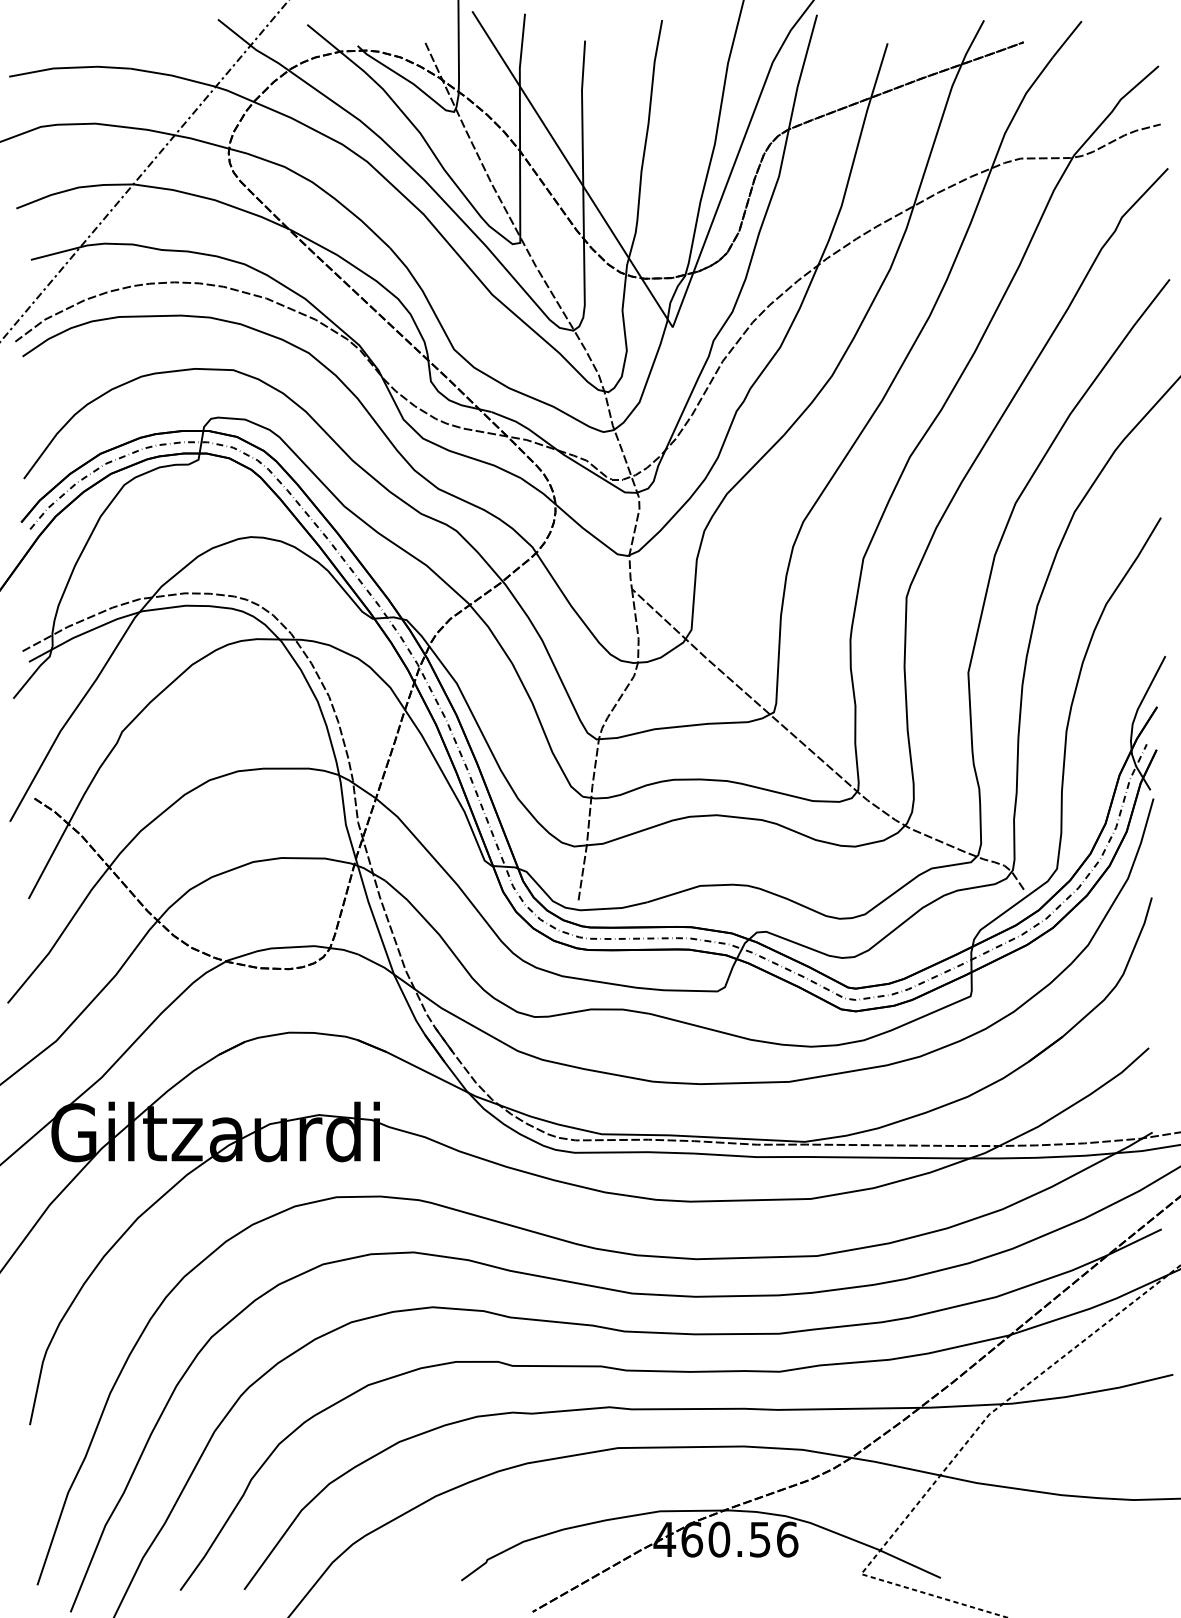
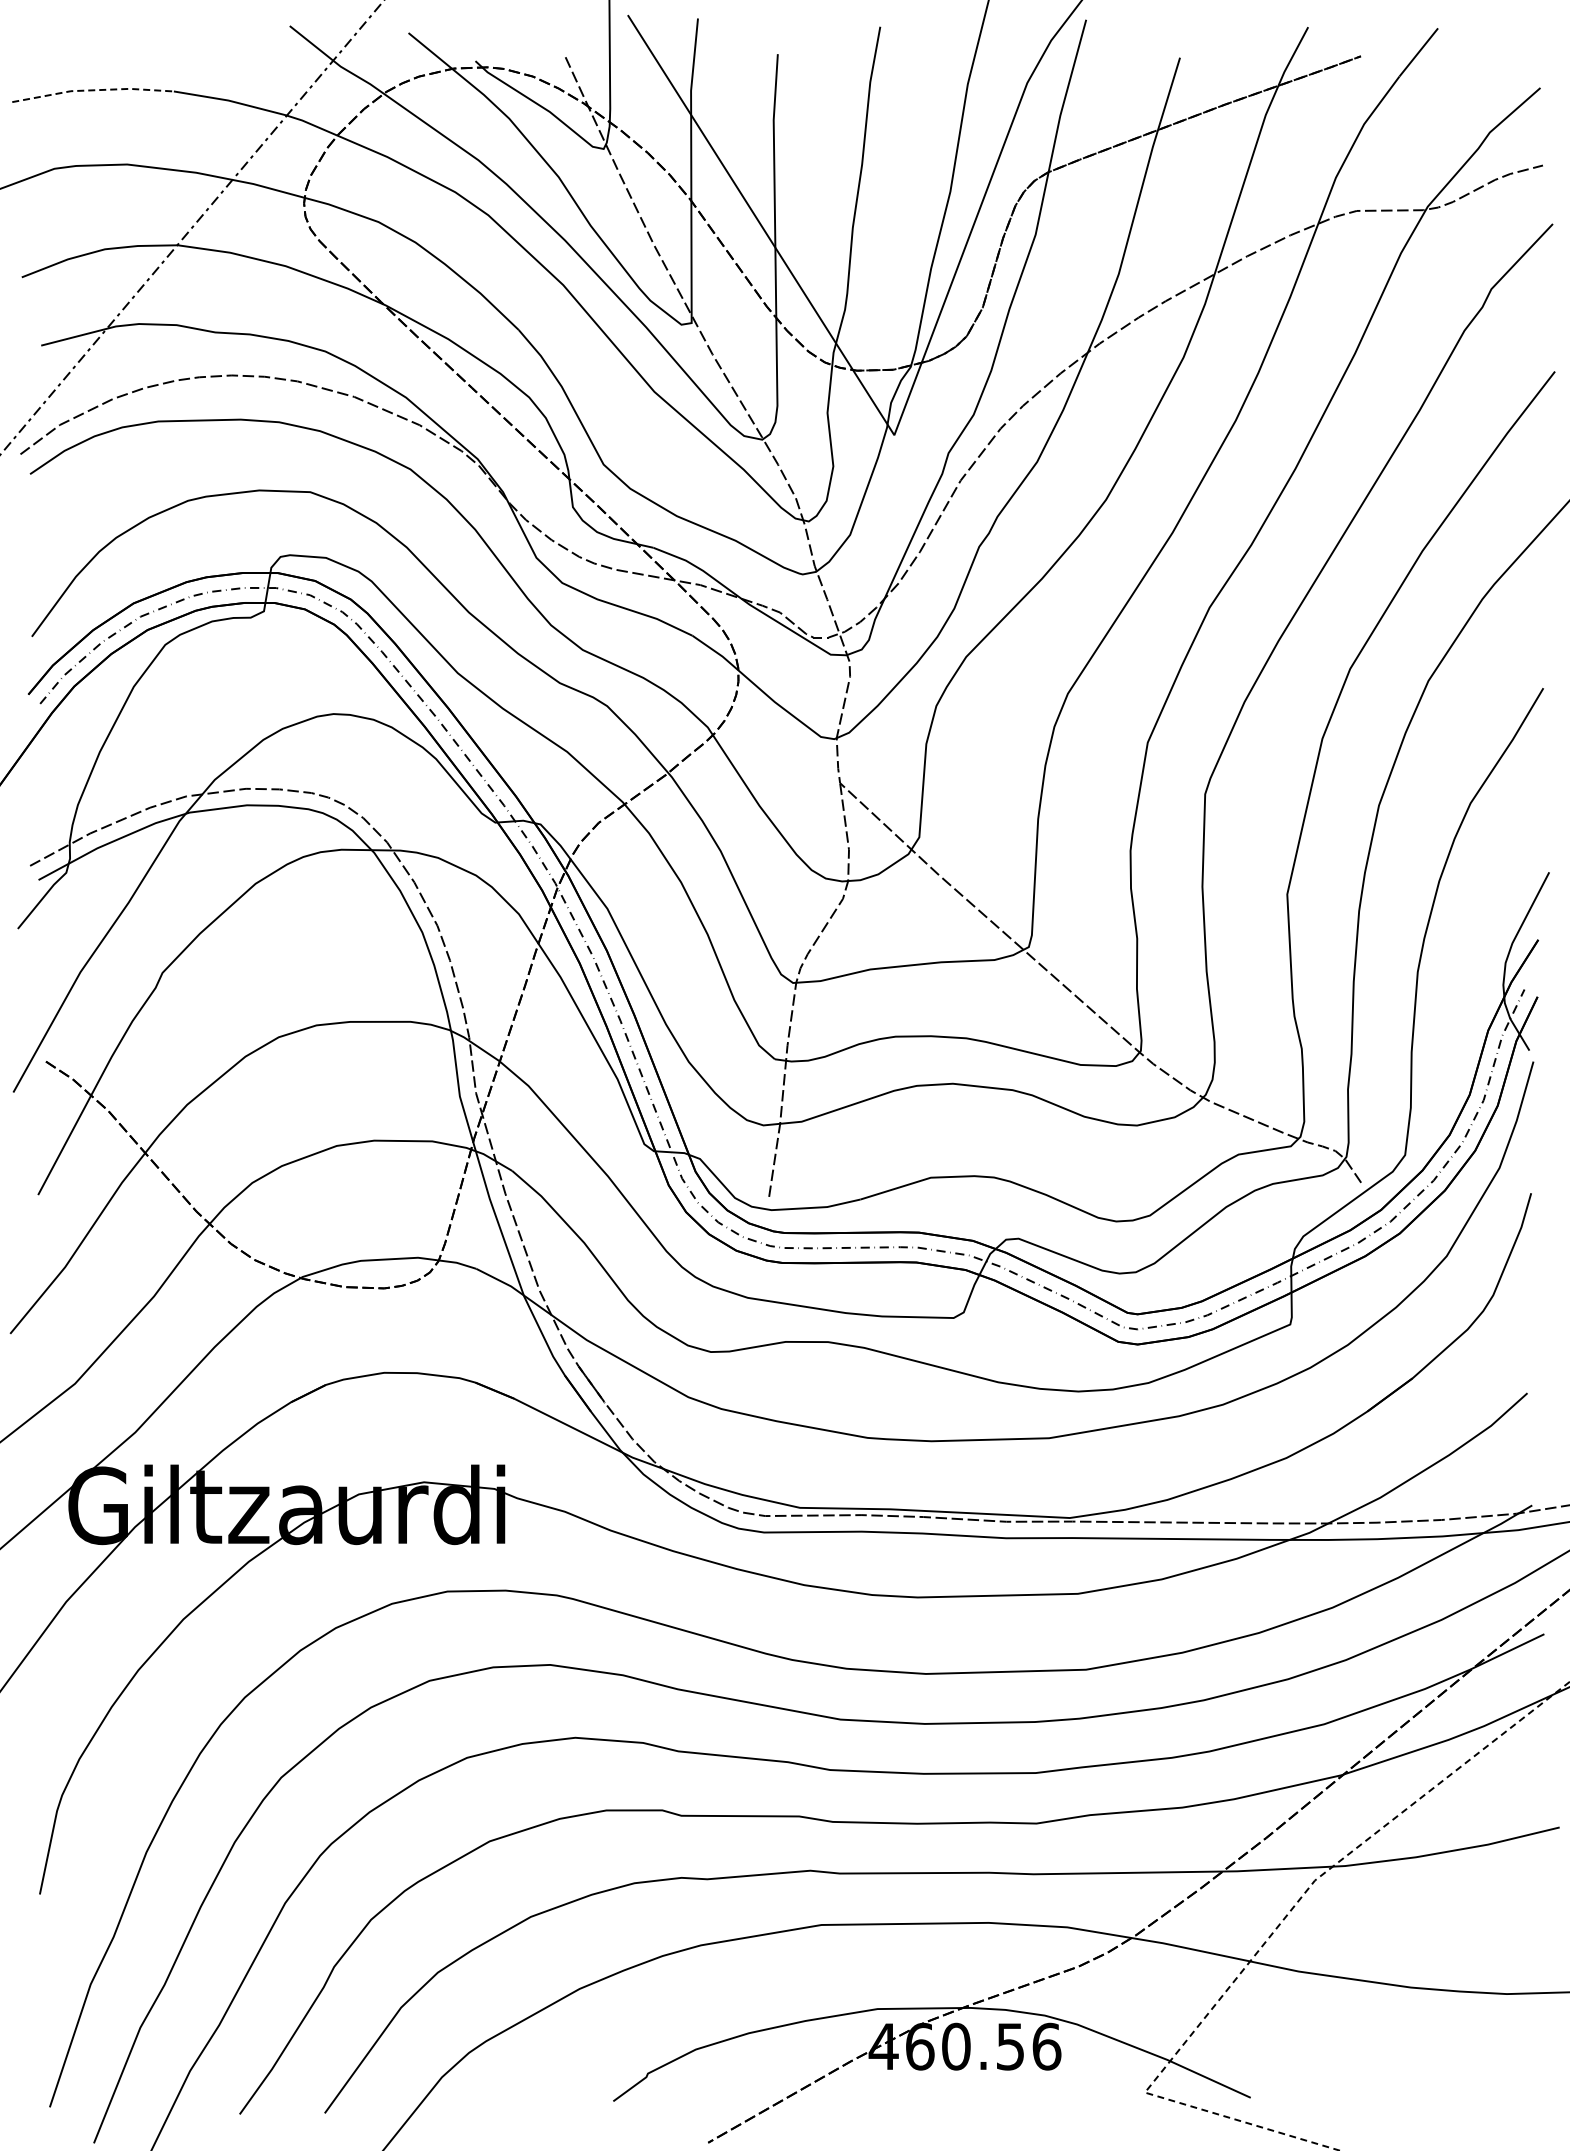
line: (69, 67) -> (92, 90), solid -> dashed

